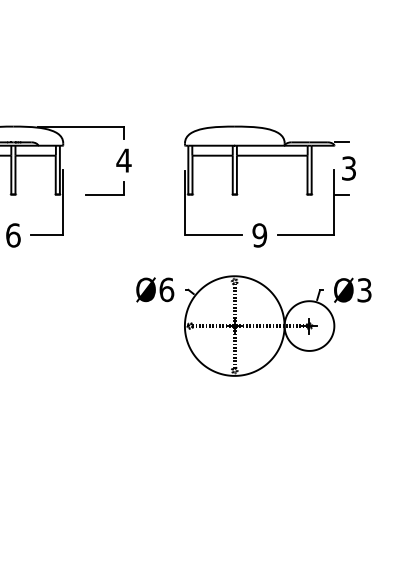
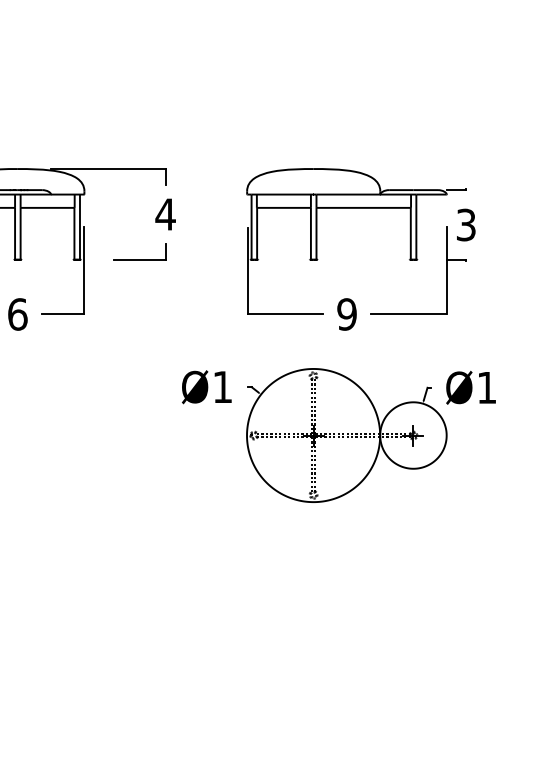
text: (166, 289) -> (222, 386), Ø6 -> Ø1
text: (364, 290) -> (486, 388), Ø3 -> Ø1

